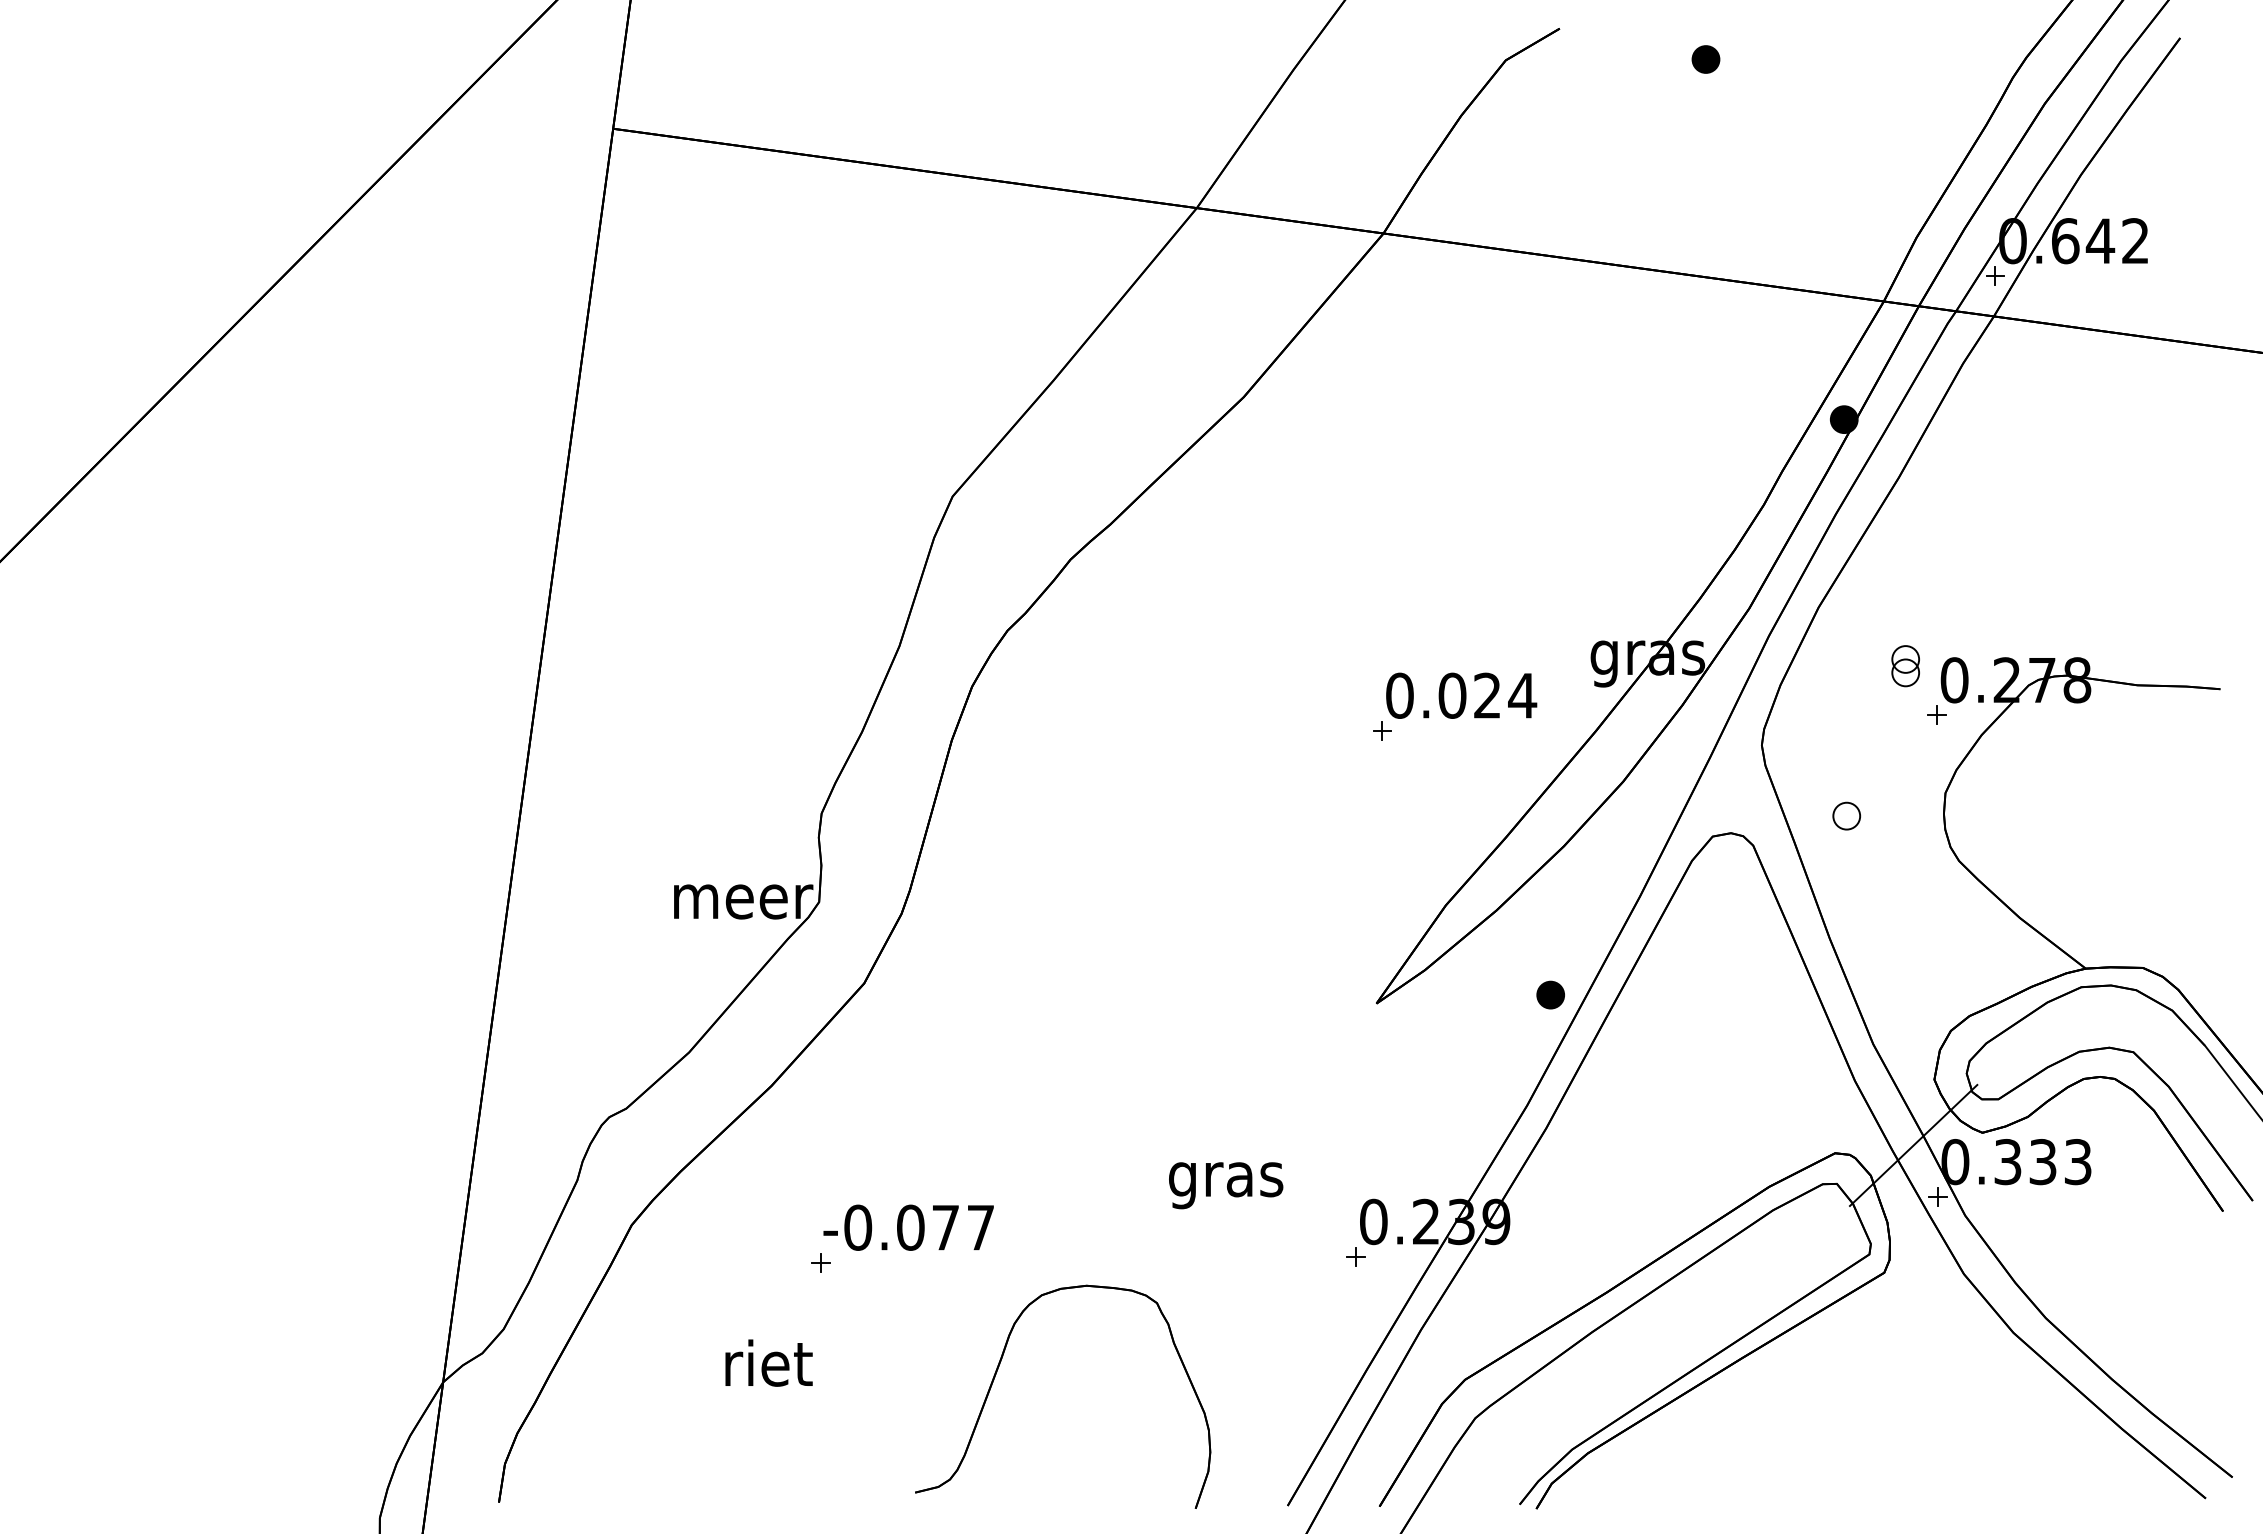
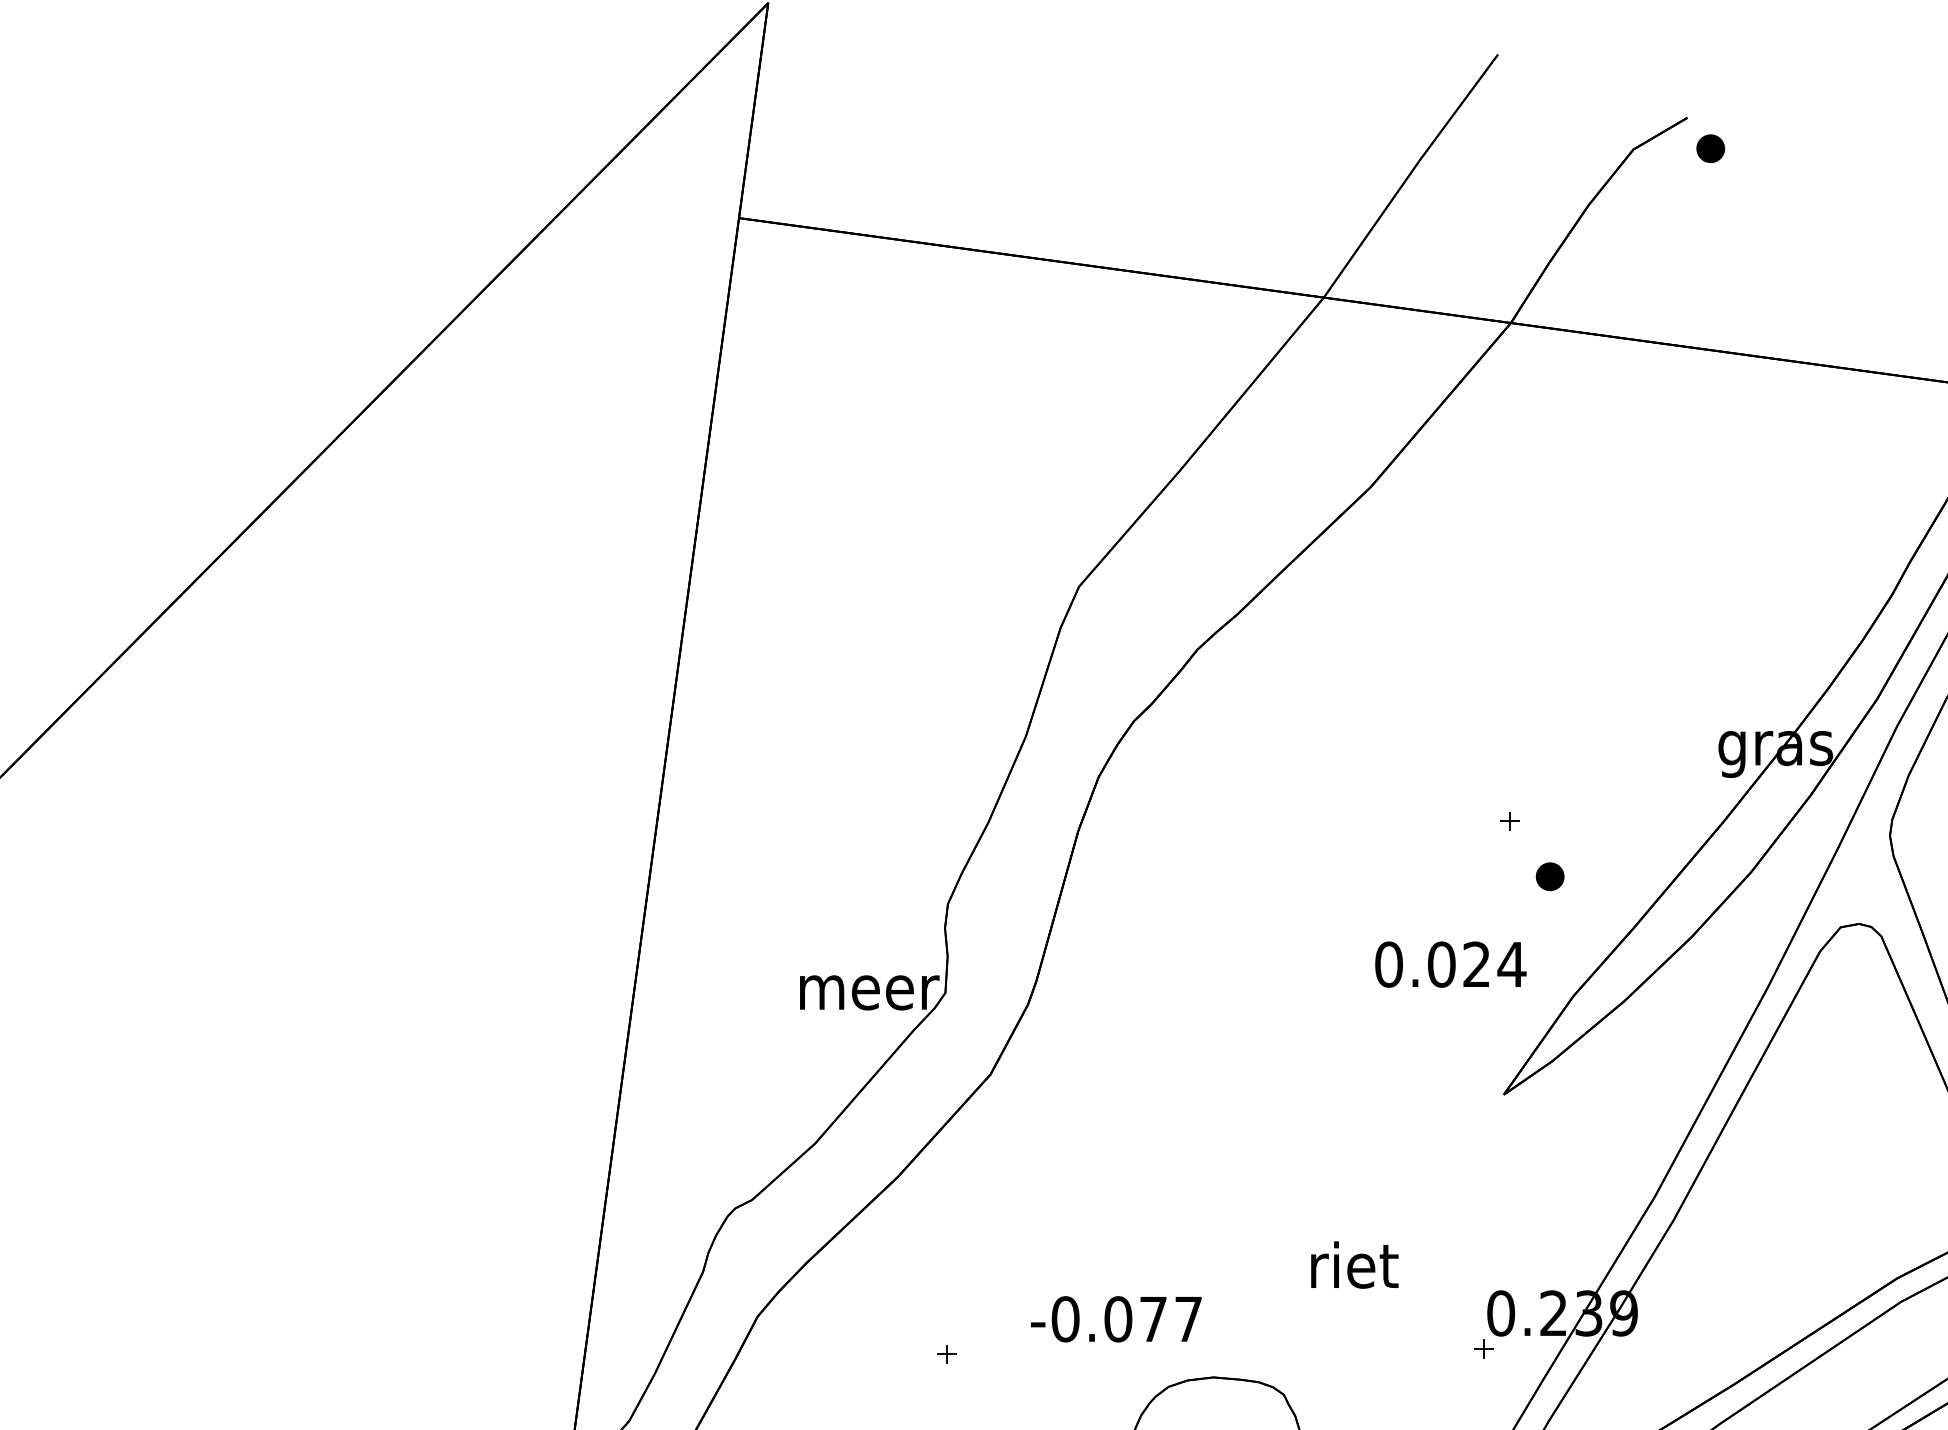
part: (1705, 59) -> (1710, 148), moved
text: (1461, 695) -> (1450, 964), moved
part: (1550, 994) -> (1549, 876), moved
text: (1226, 1179) -> (1353, 1270), gras -> riet
text: (908, 1227) -> (1116, 1319), moved

